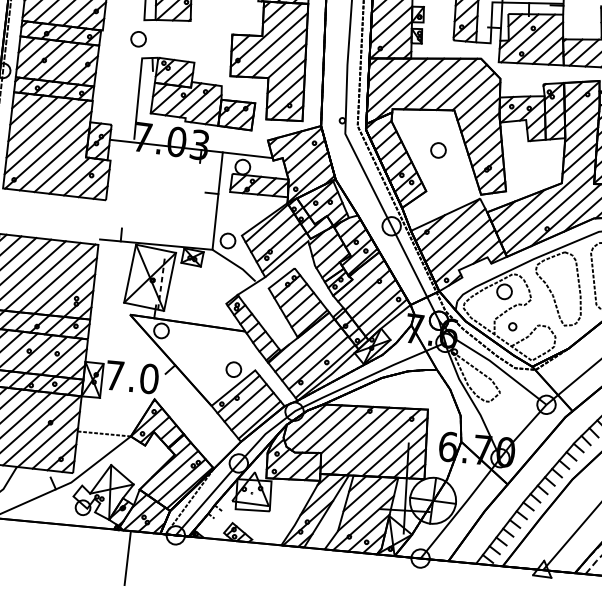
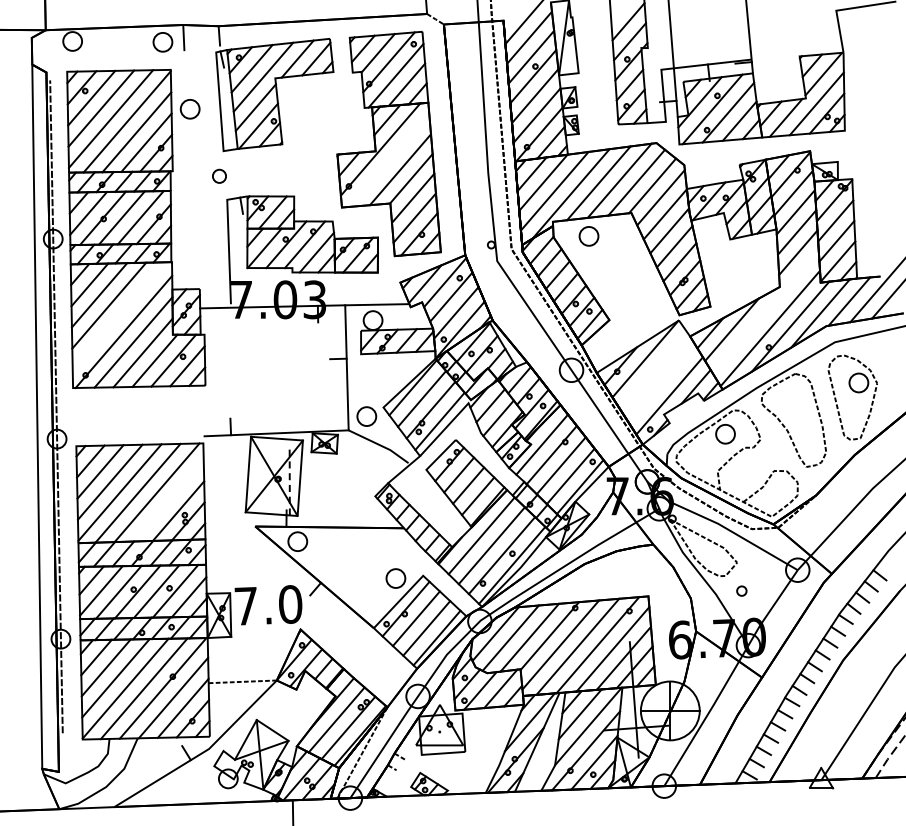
part: (138, 39) -> (219, 176), size x0.7
line: (272, 44) -> (389, 160), removed
line: (45, 136) -> (118, 315), removed
part: (438, 150) -> (588, 236), moved
line: (548, 200) -> (765, 311), removed
line: (455, 234) -> (653, 370), removed
line: (460, 245) -> (661, 383), removed
line: (65, 285) -> (168, 500), removed
part: (512, 326) -> (741, 590), moved

